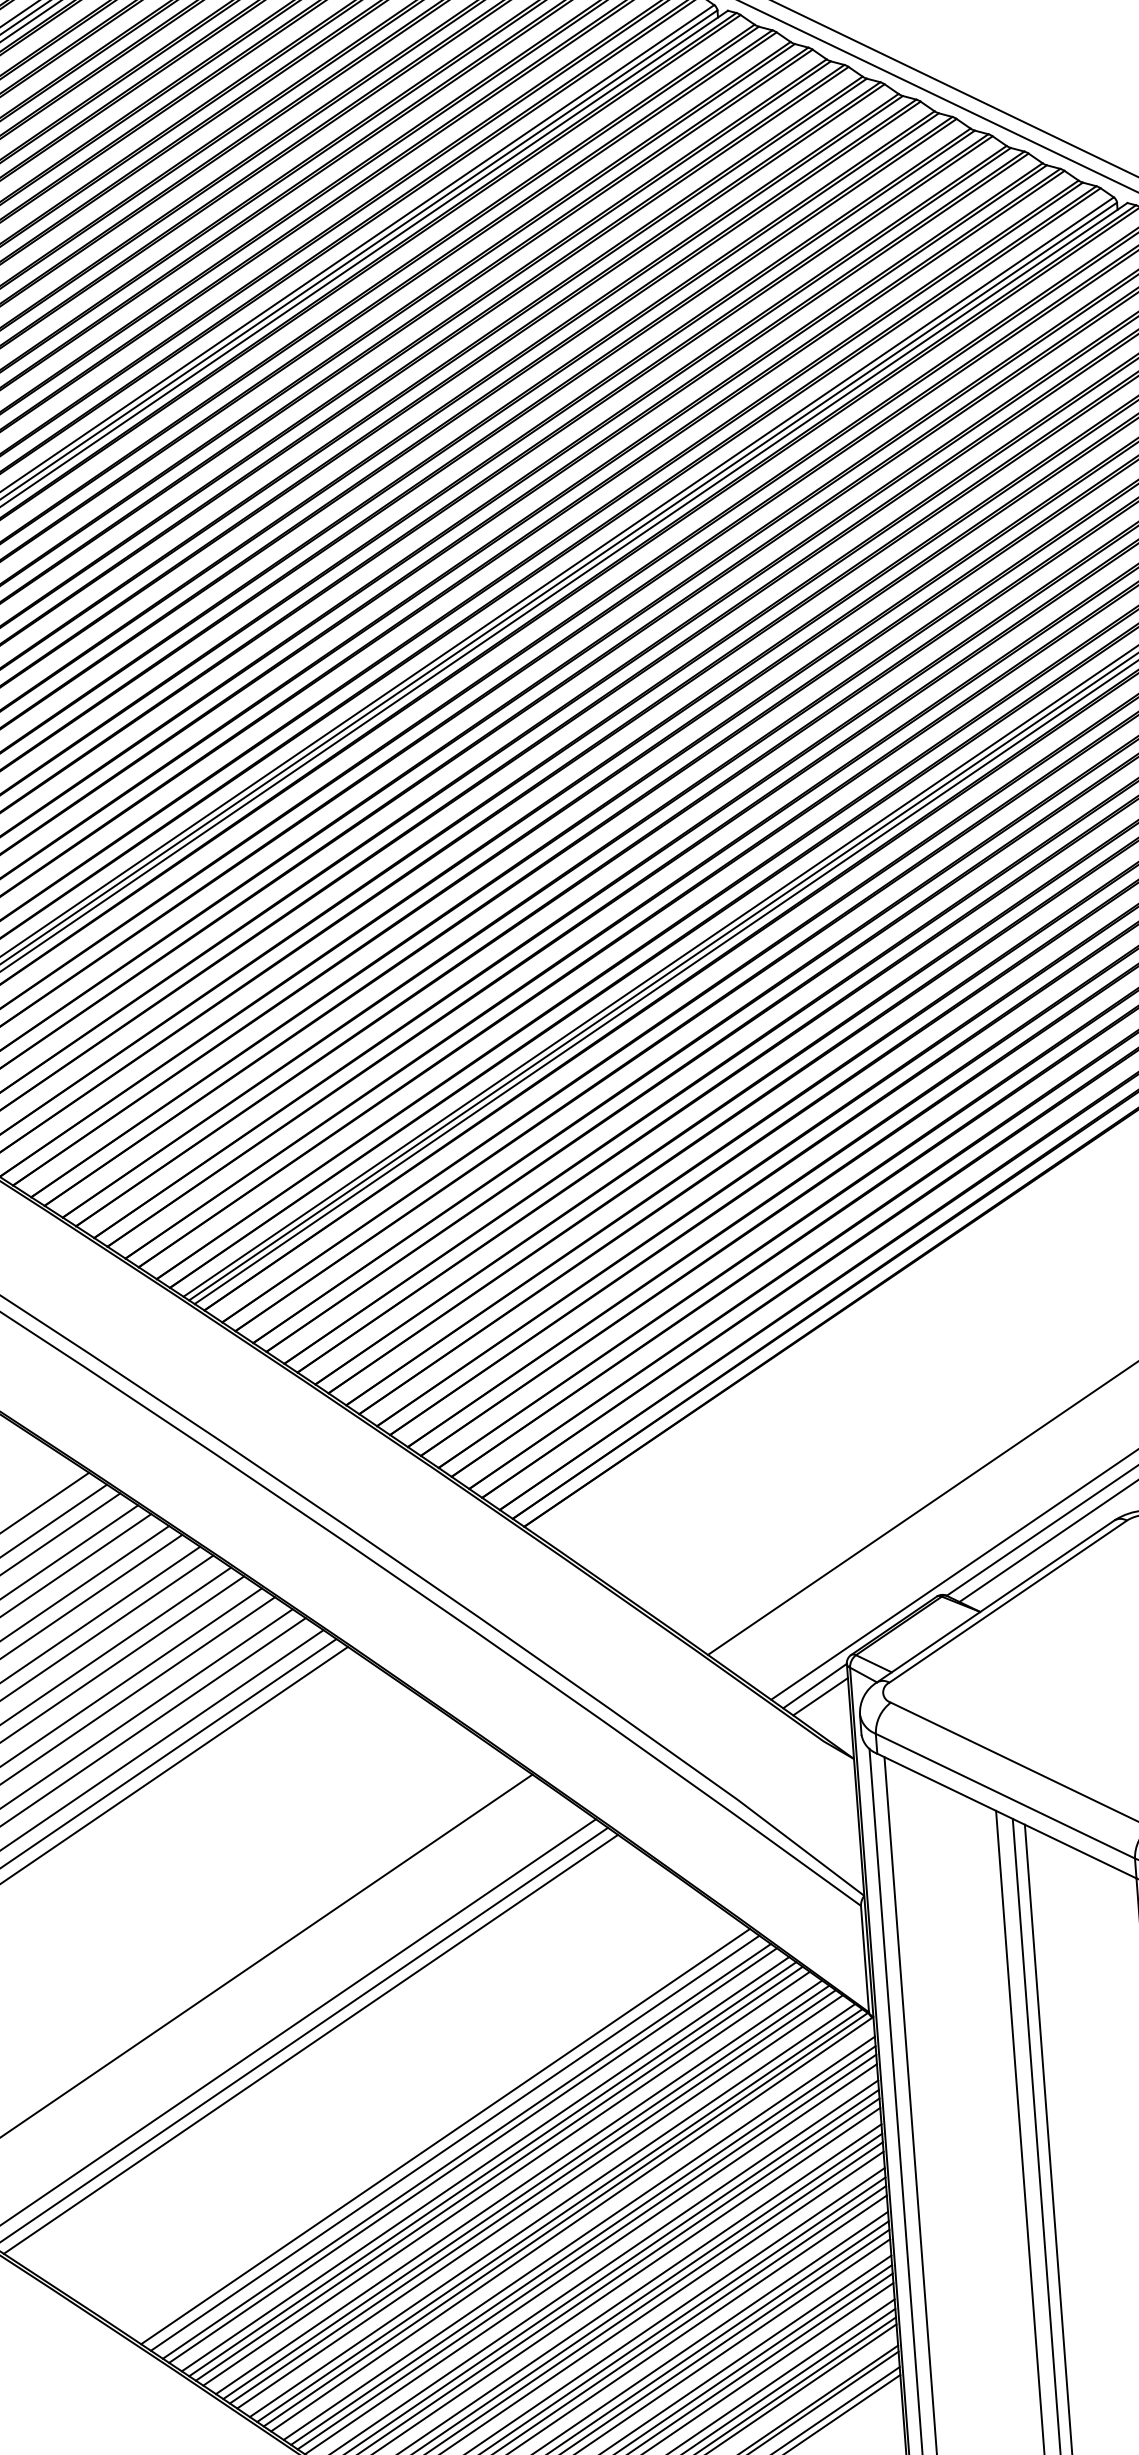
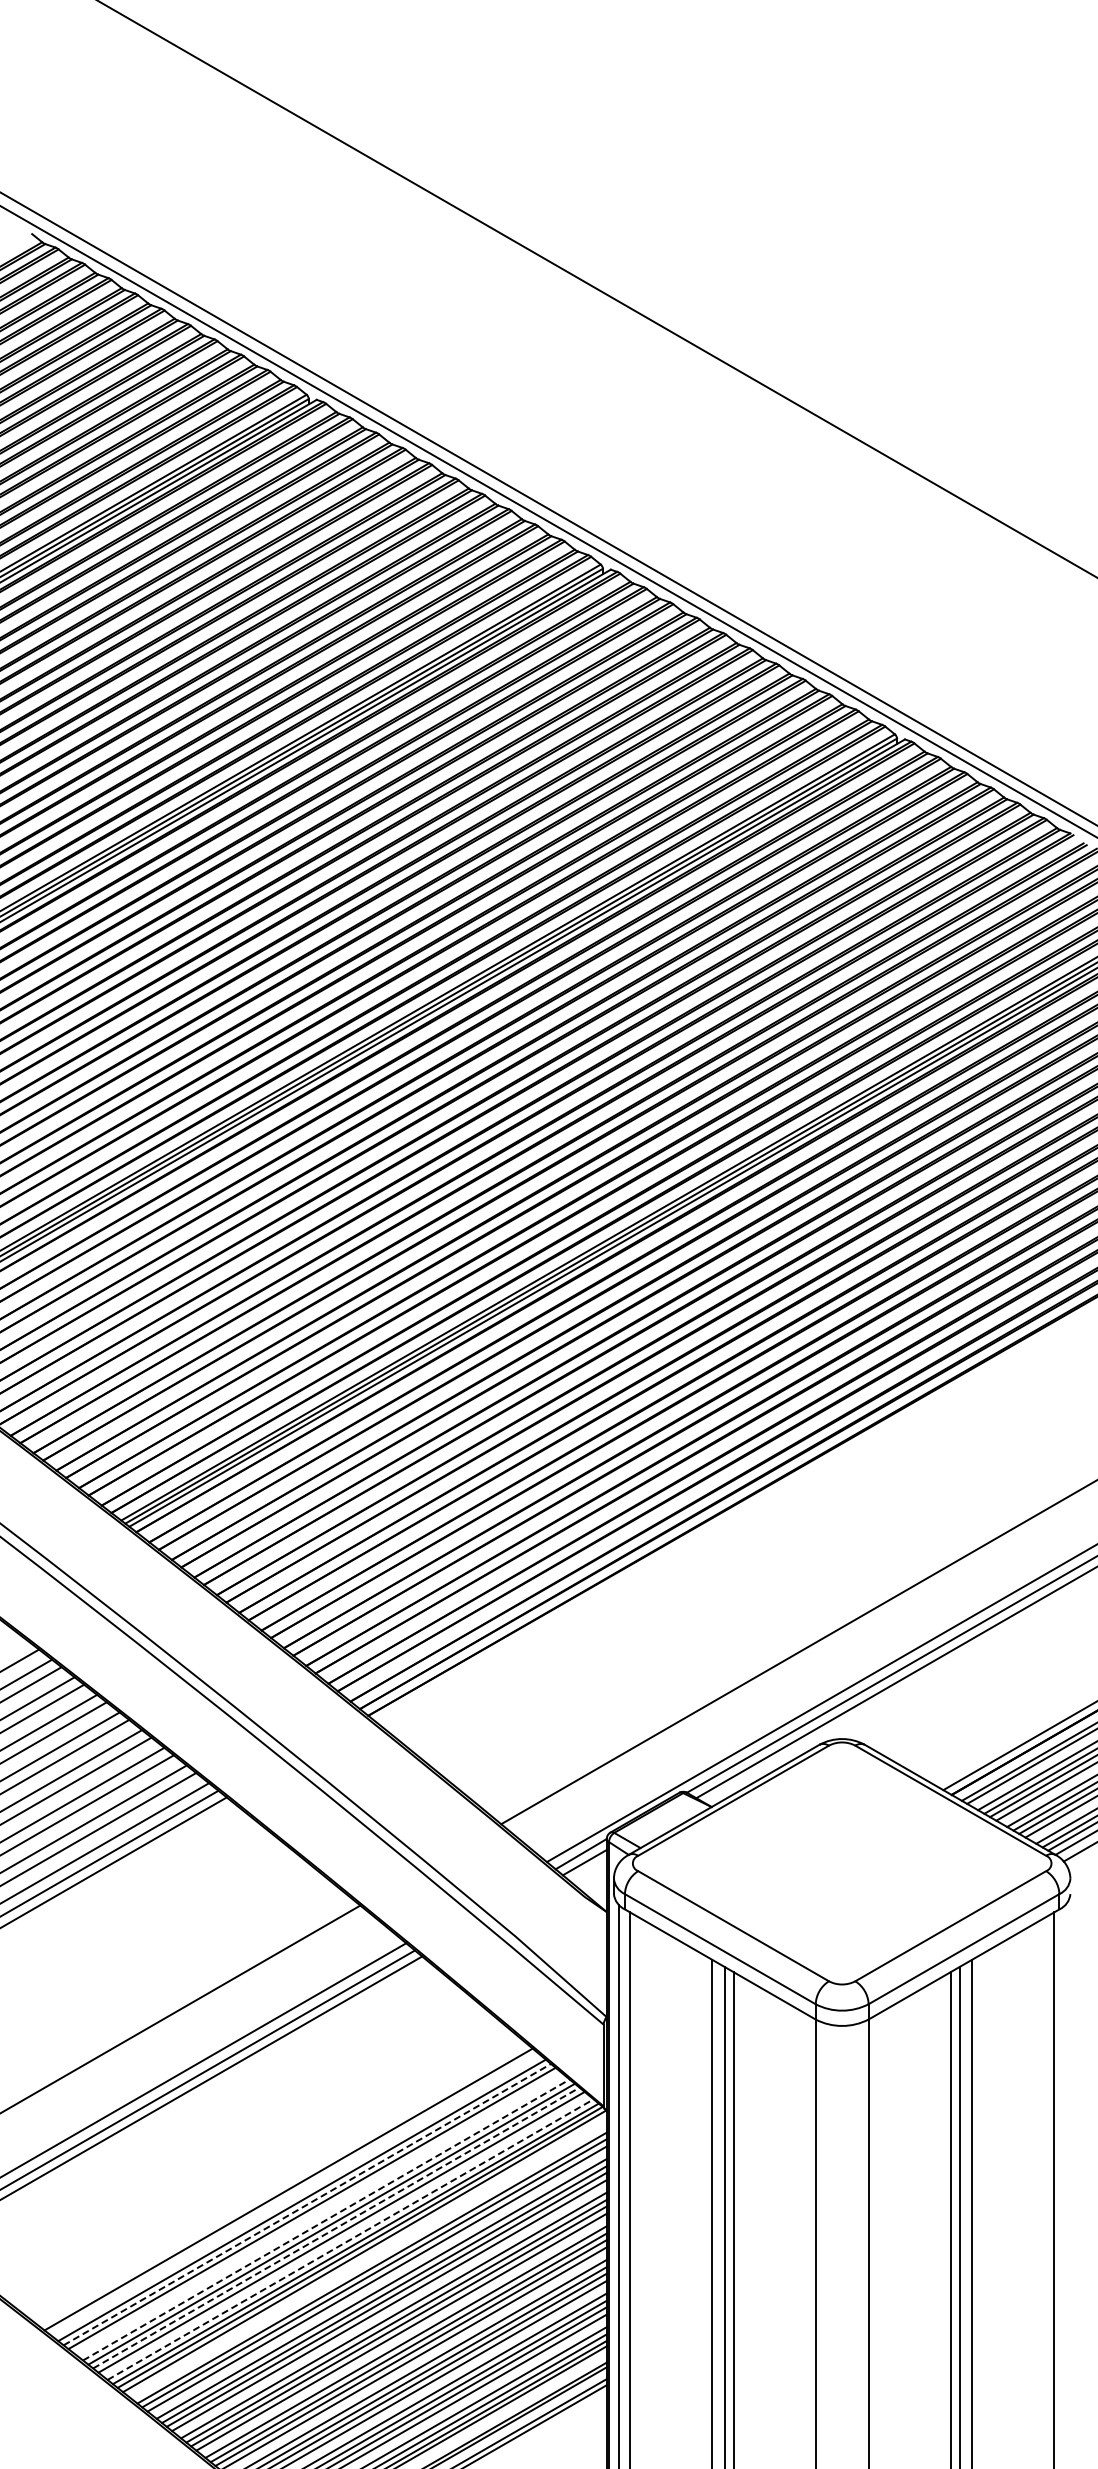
line: (444, 2136) -> (272, 2176), removed
line: (454, 2143) -> (279, 2182), removed
line: (473, 2154) -> (293, 2192), removed
line: (492, 2169) -> (307, 2204), solid -> dashed
line: (505, 2178) -> (316, 2212), removed
line: (519, 2188) -> (326, 2220), solid -> dashed
line: (533, 2197) -> (336, 2228), solid -> dashed
line: (552, 2210) -> (350, 2239), solid -> dashed
line: (579, 2238) -> (369, 2262), removed

